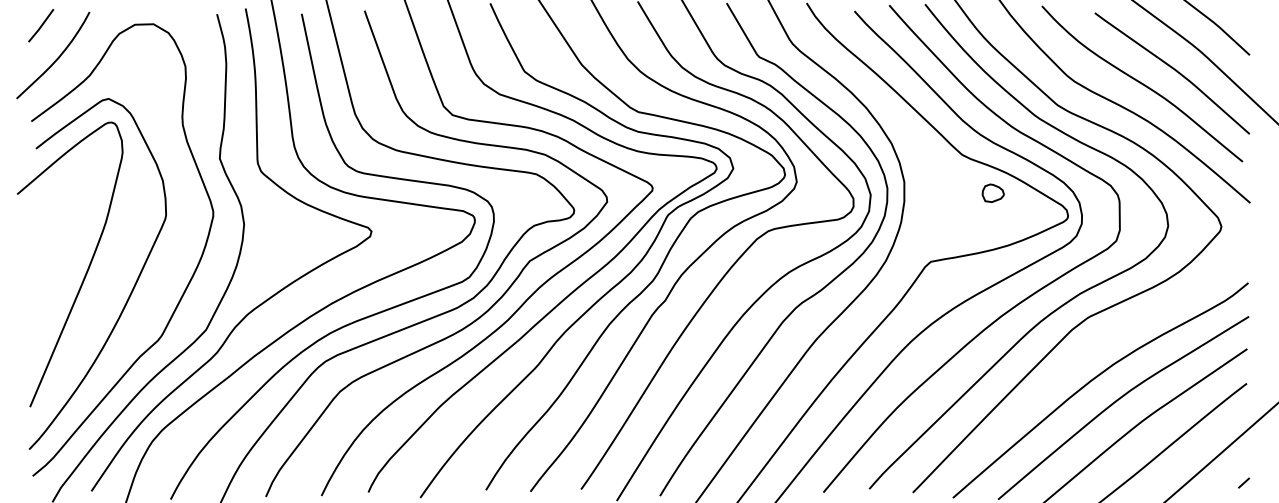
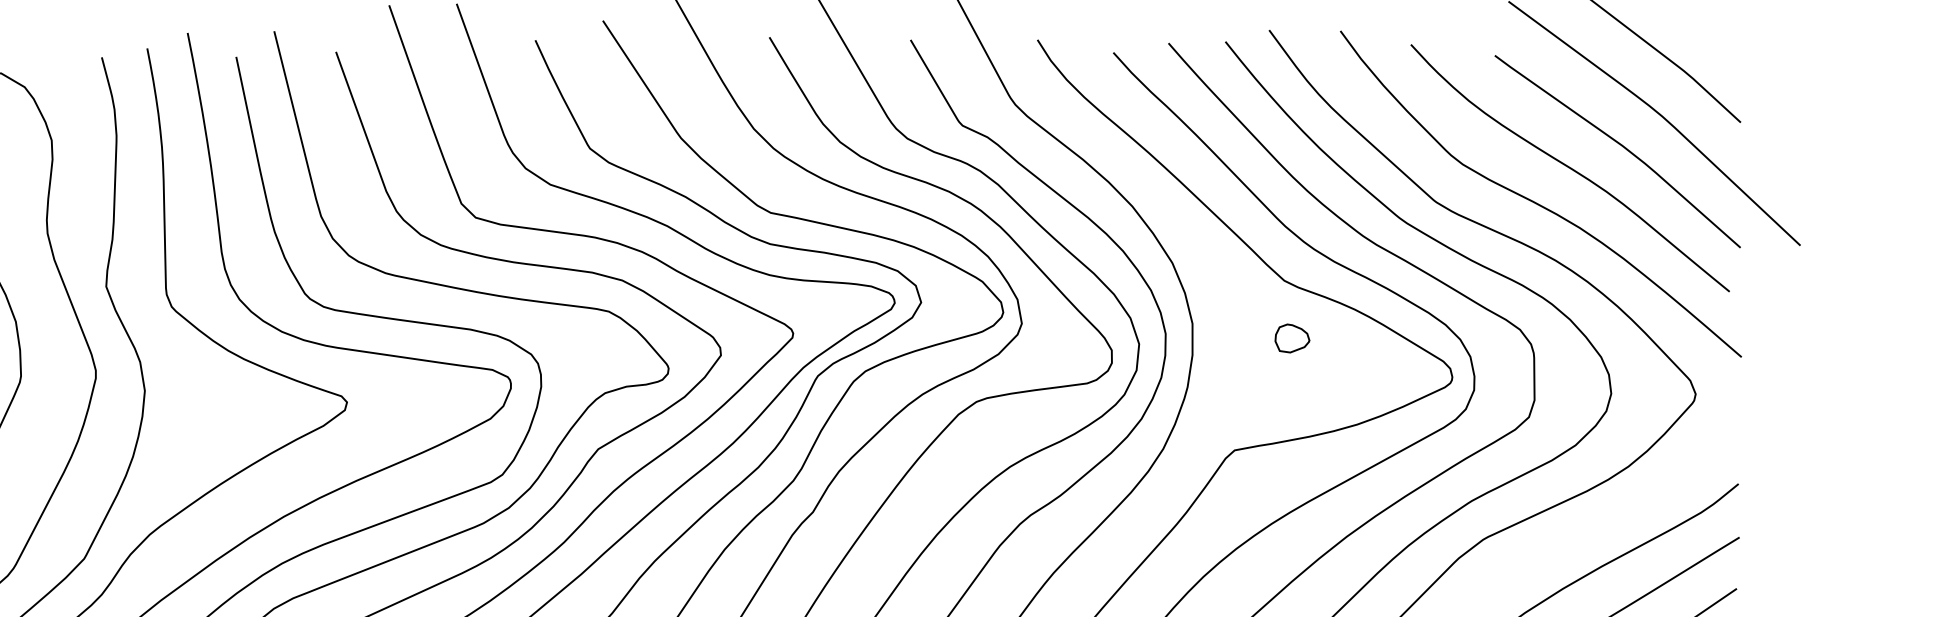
part: (992, 192) -> (1291, 337), moved

